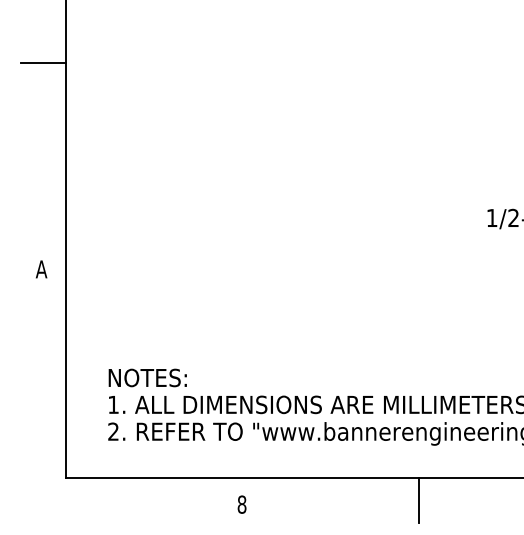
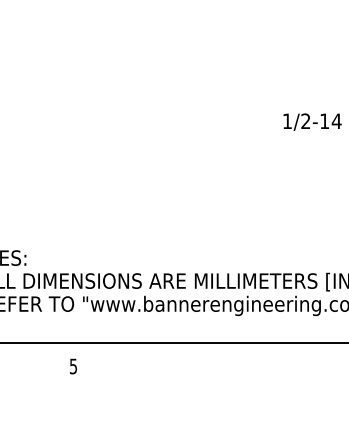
line: (418, 499) -> (224, 362), removed
text: (241, 504) -> (73, 366), 8 -> 5

